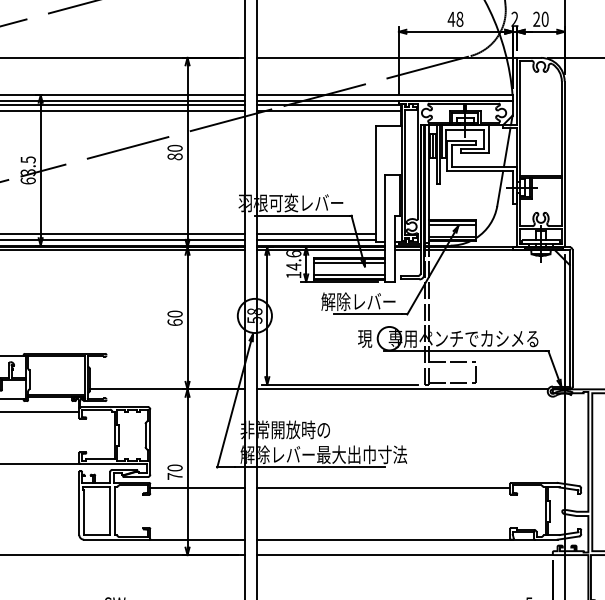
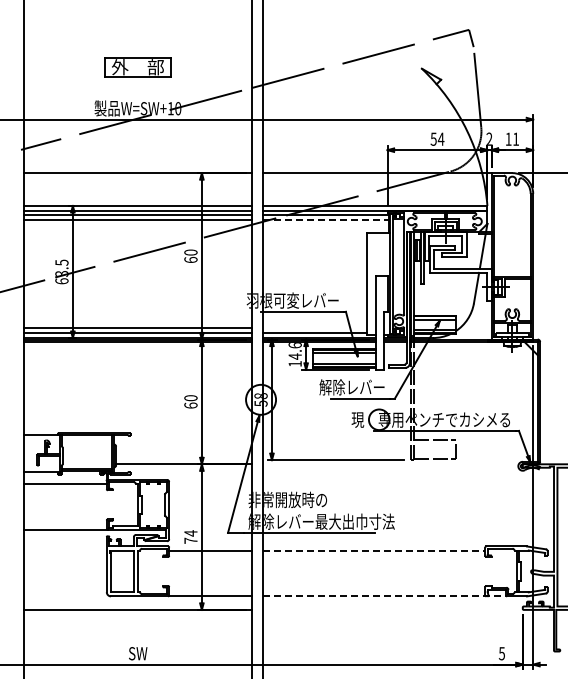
text: (455, 18) -> (437, 138), 48 -> 54
text: (541, 18) -> (512, 138), 20 -> 11
line: (329, 110) -> (326, 219), solid -> dashed
text: (174, 157) -> (190, 260), 80 -> 60
line: (315, 233) -> (314, 327), removed
line: (402, 389) -> (390, 464), removed
text: (174, 468) -> (190, 533), 70 -> 74
line: (384, 488) -> (374, 551), solid -> dashed
line: (396, 539) -> (385, 596), solid -> dashed
line: (404, 554) -> (392, 609), removed

